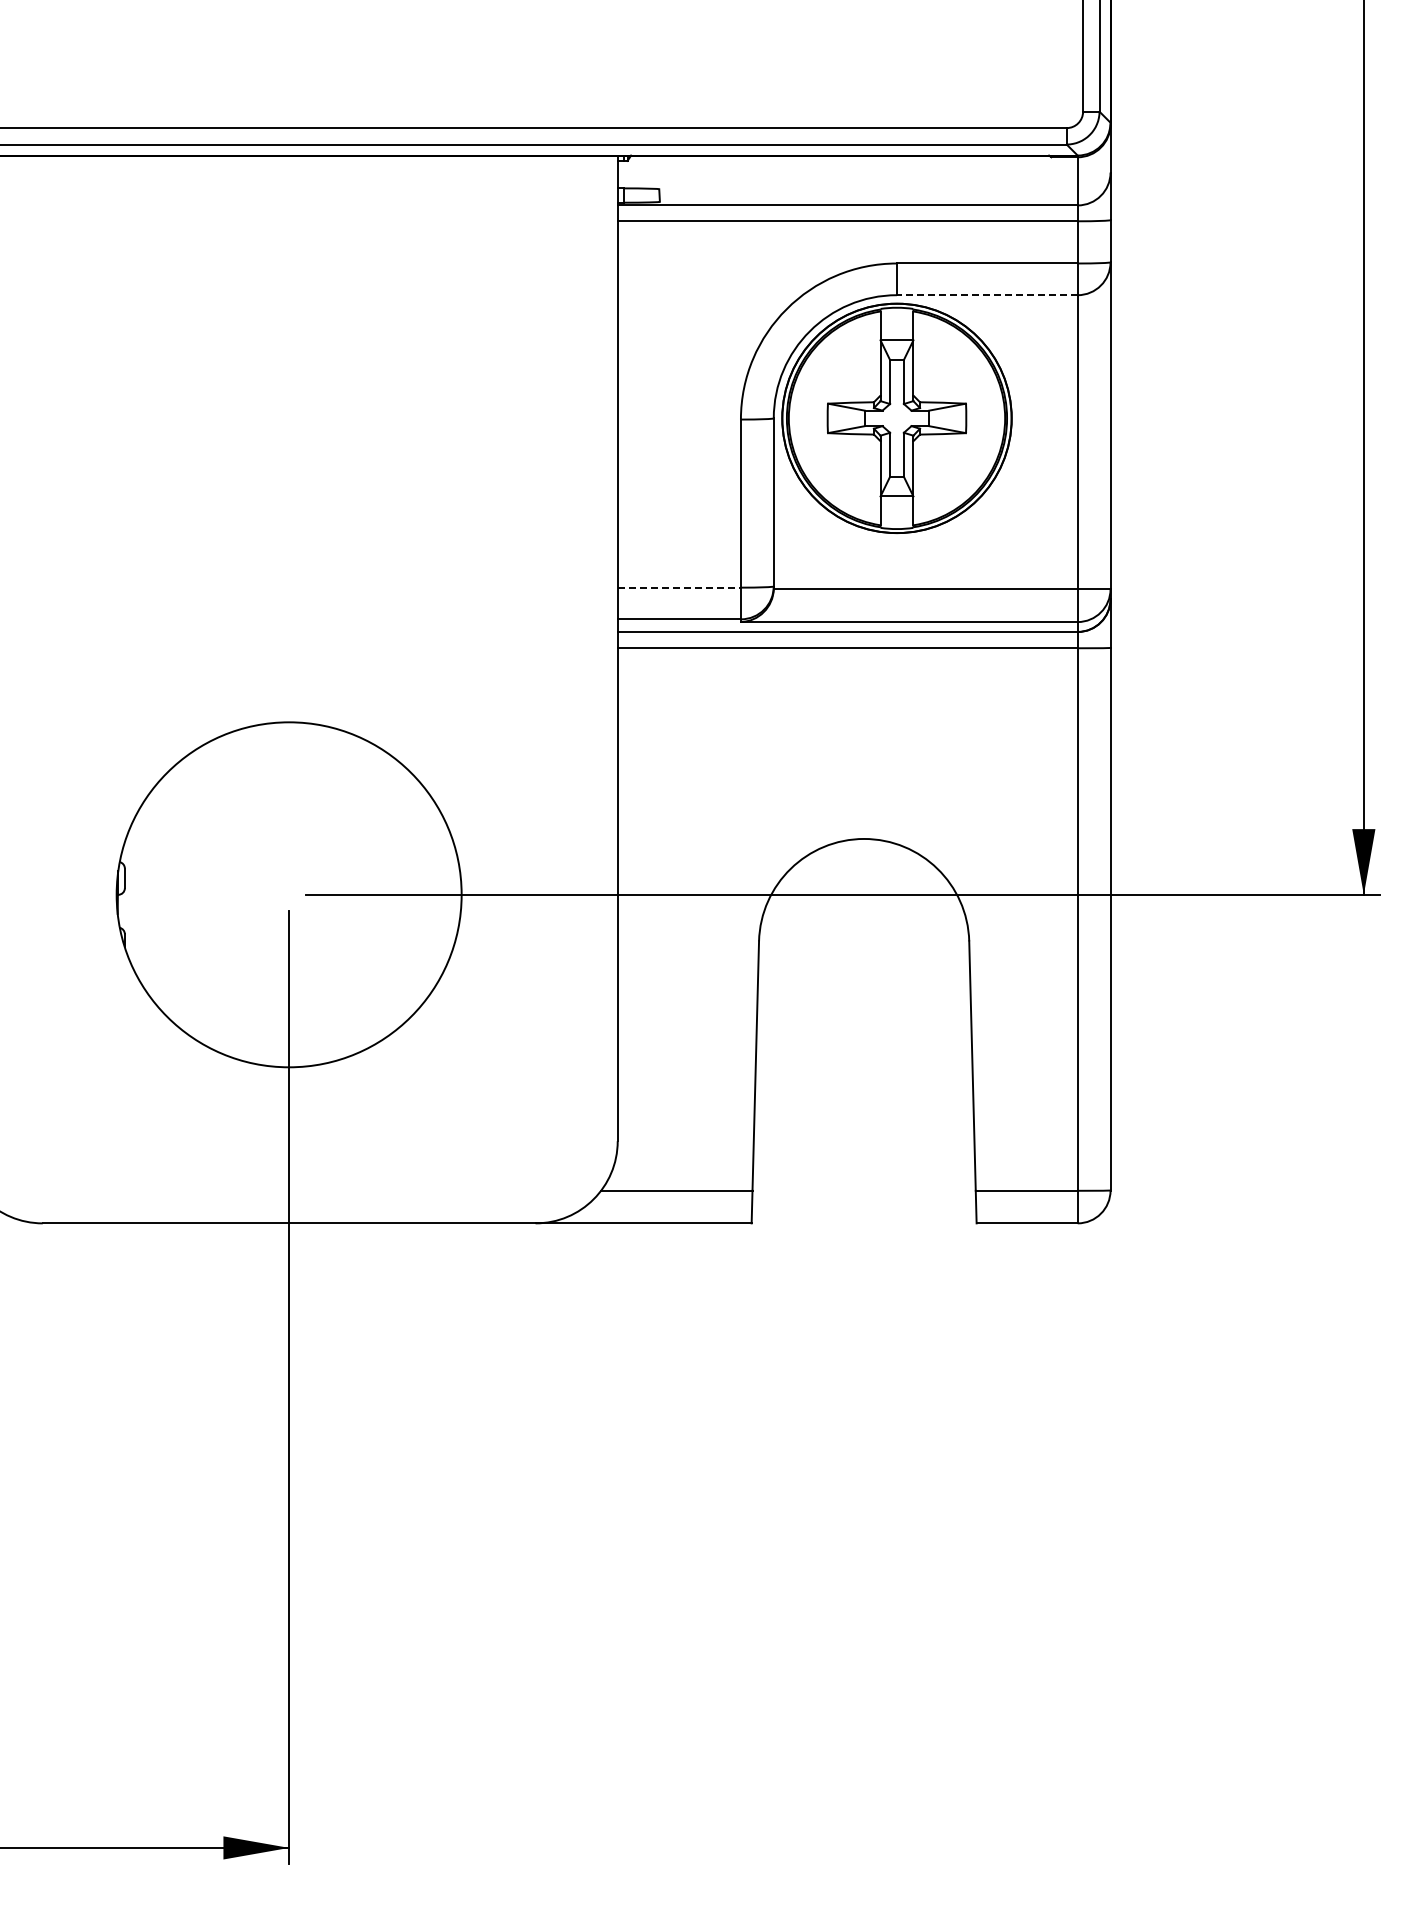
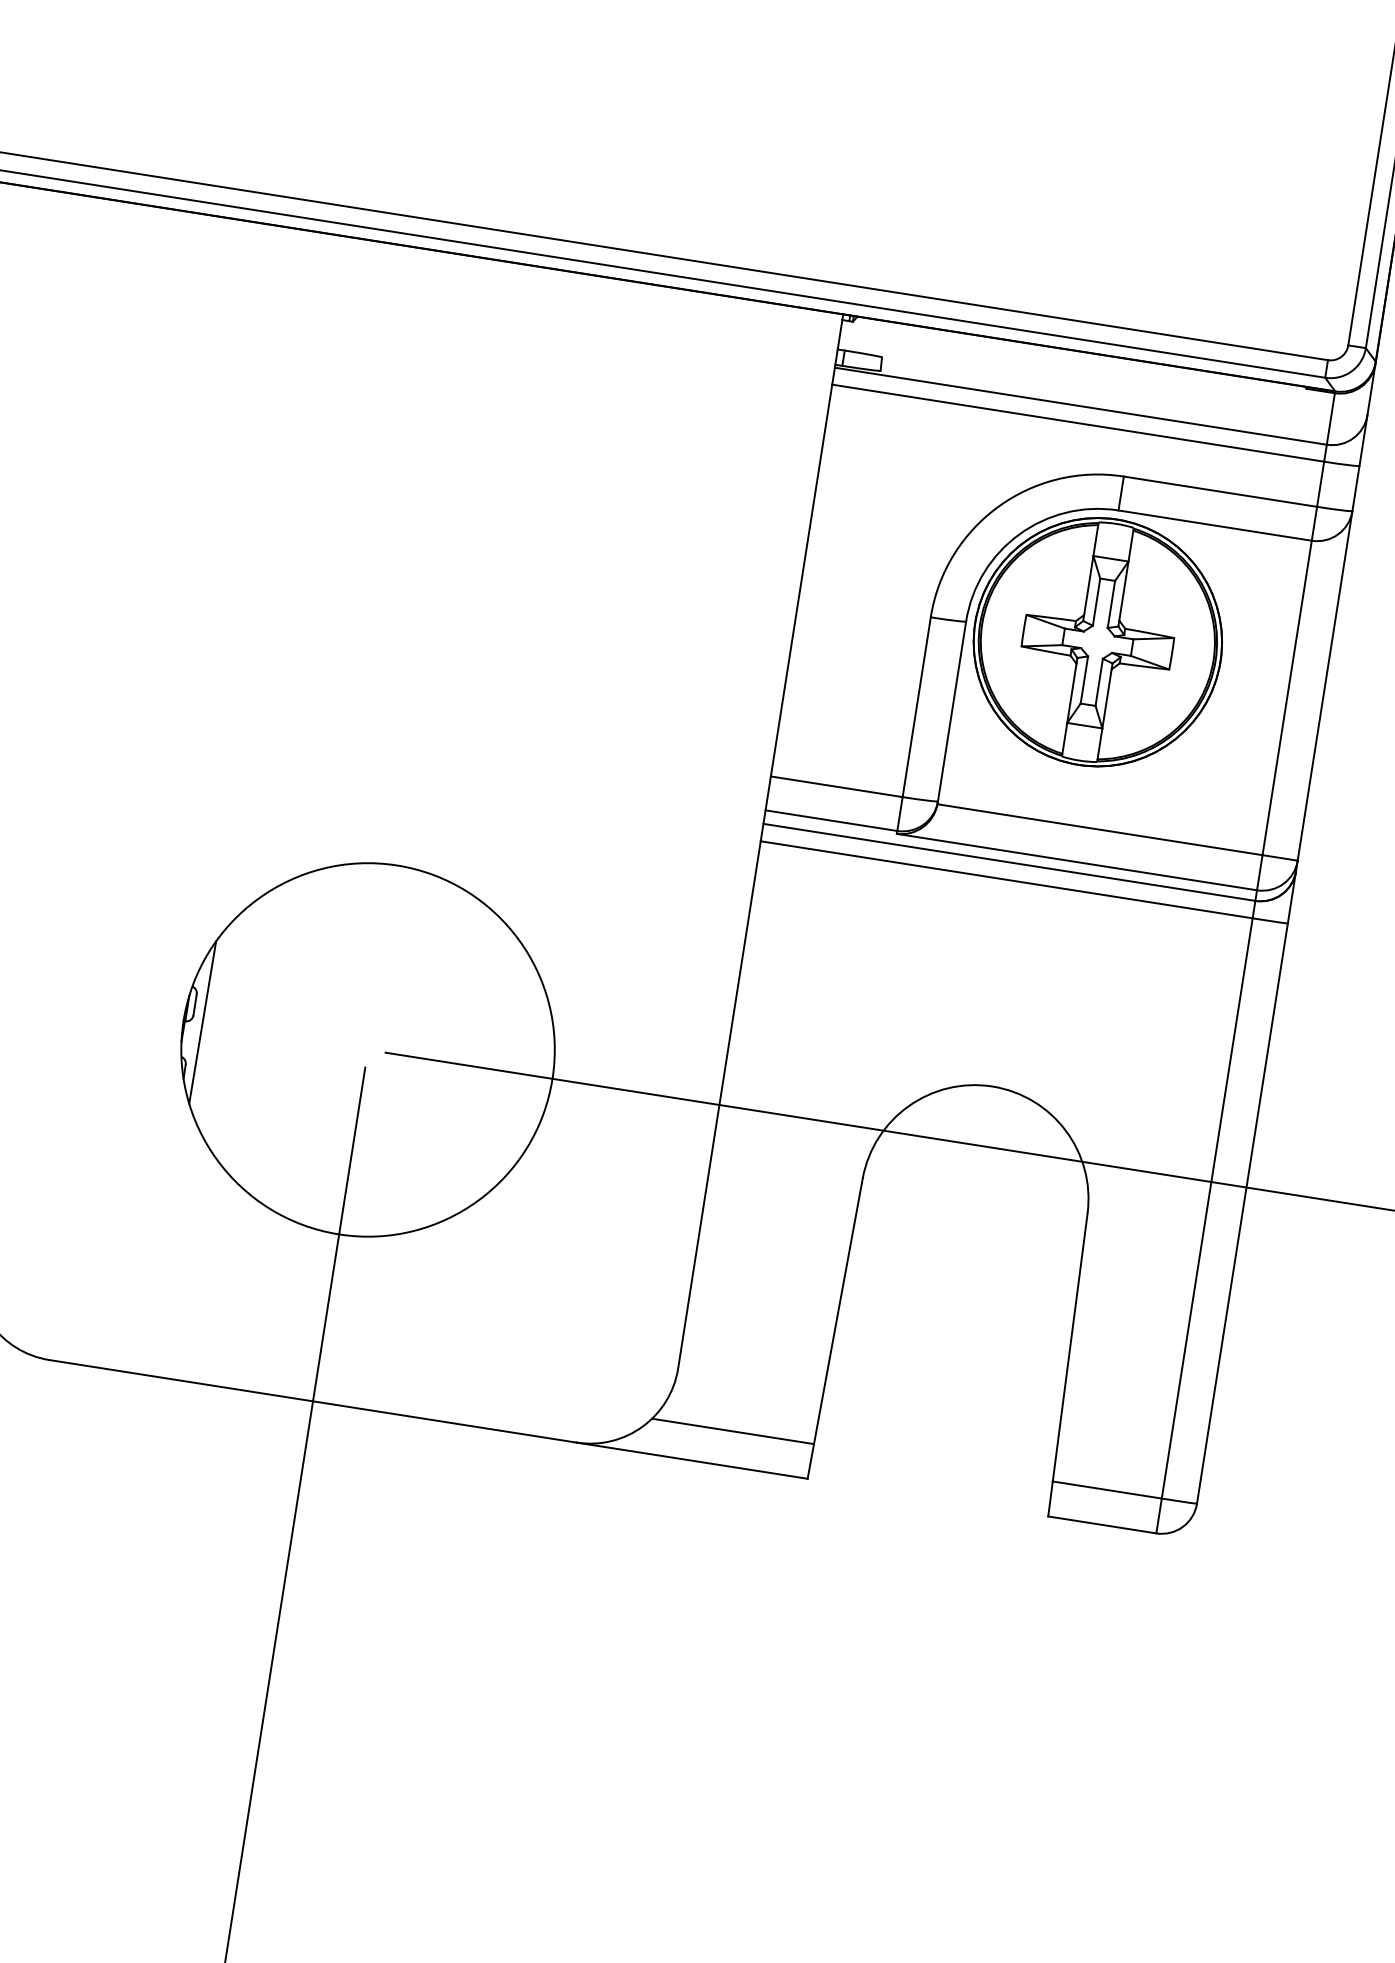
line: (986, 295) -> (1214, 525), dashed -> solid
line: (679, 587) -> (836, 786), dashed -> solid
line: (134, 893) -> (202, 1022), added

